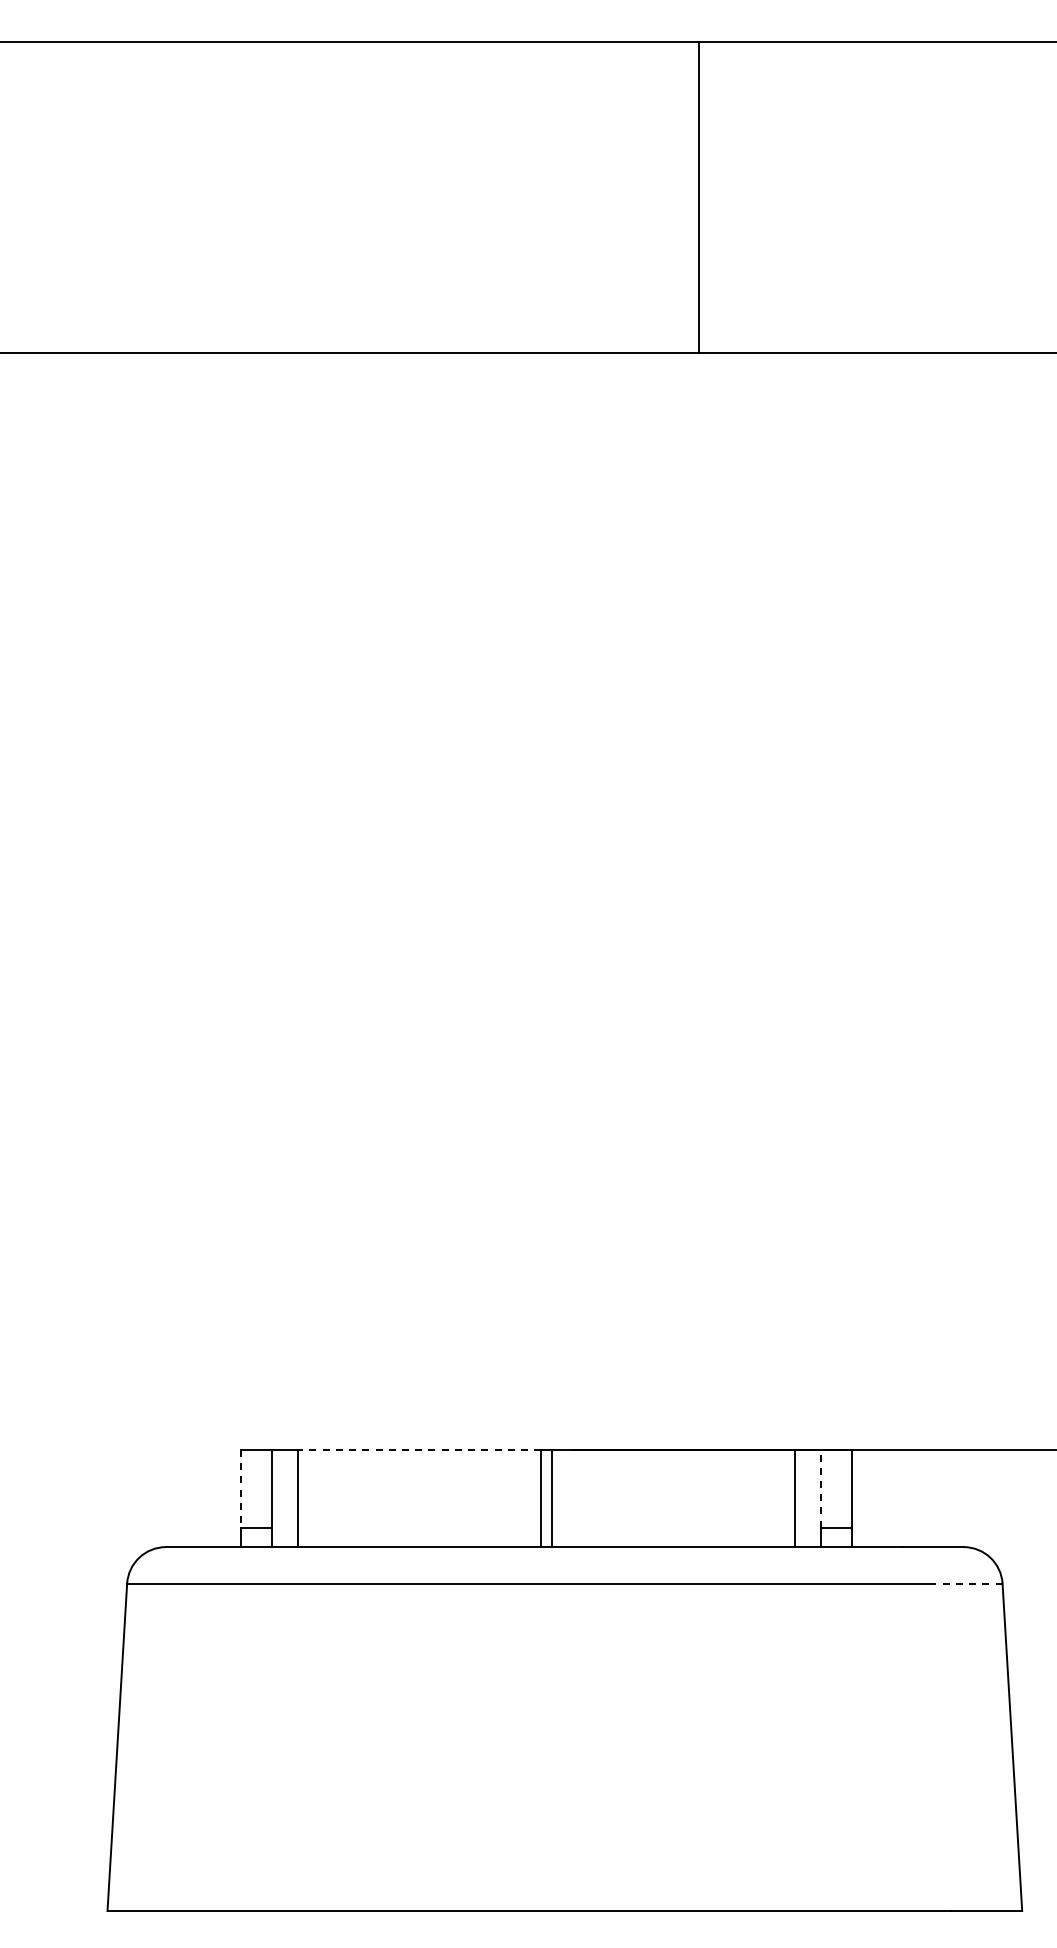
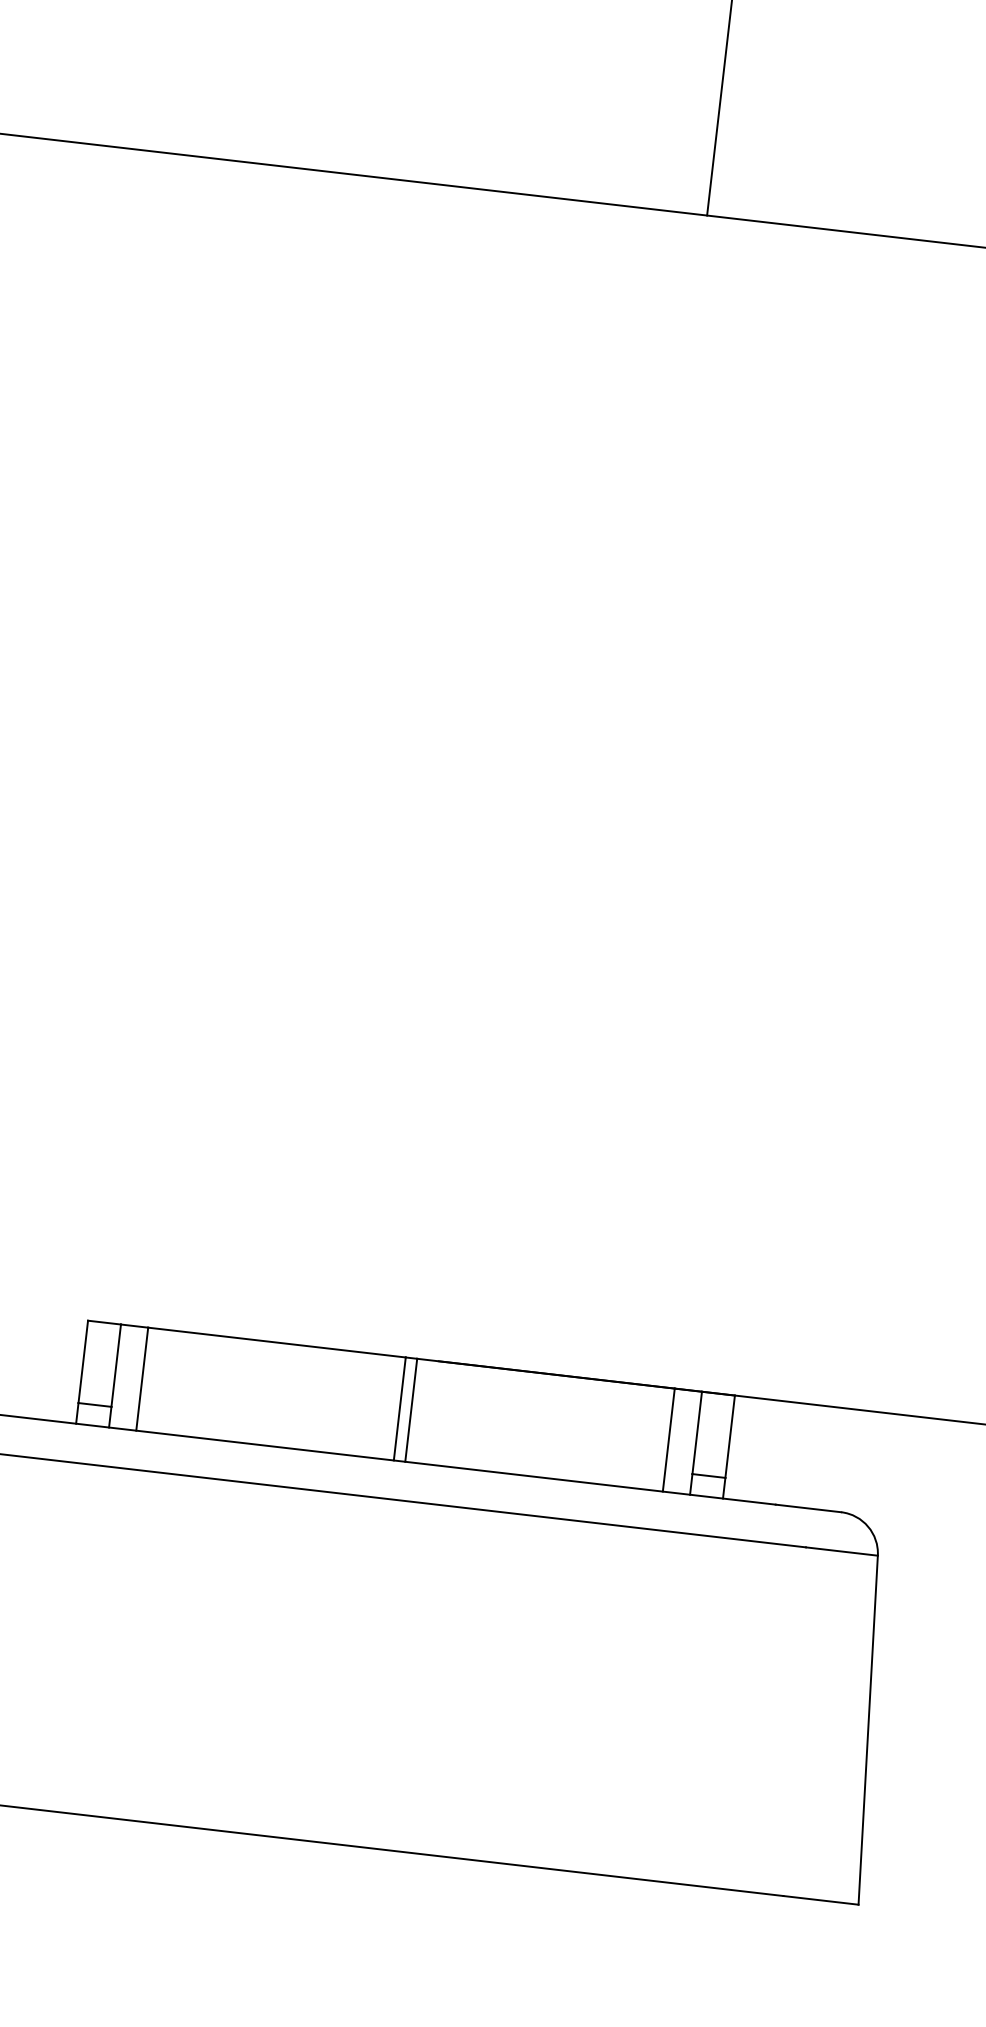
line: (419, 1449) -> (276, 1342), dashed -> solid
line: (241, 1488) -> (83, 1361), dashed -> solid
line: (820, 1488) -> (696, 1432), dashed -> solid
line: (968, 1583) -> (841, 1551), dashed -> solid

